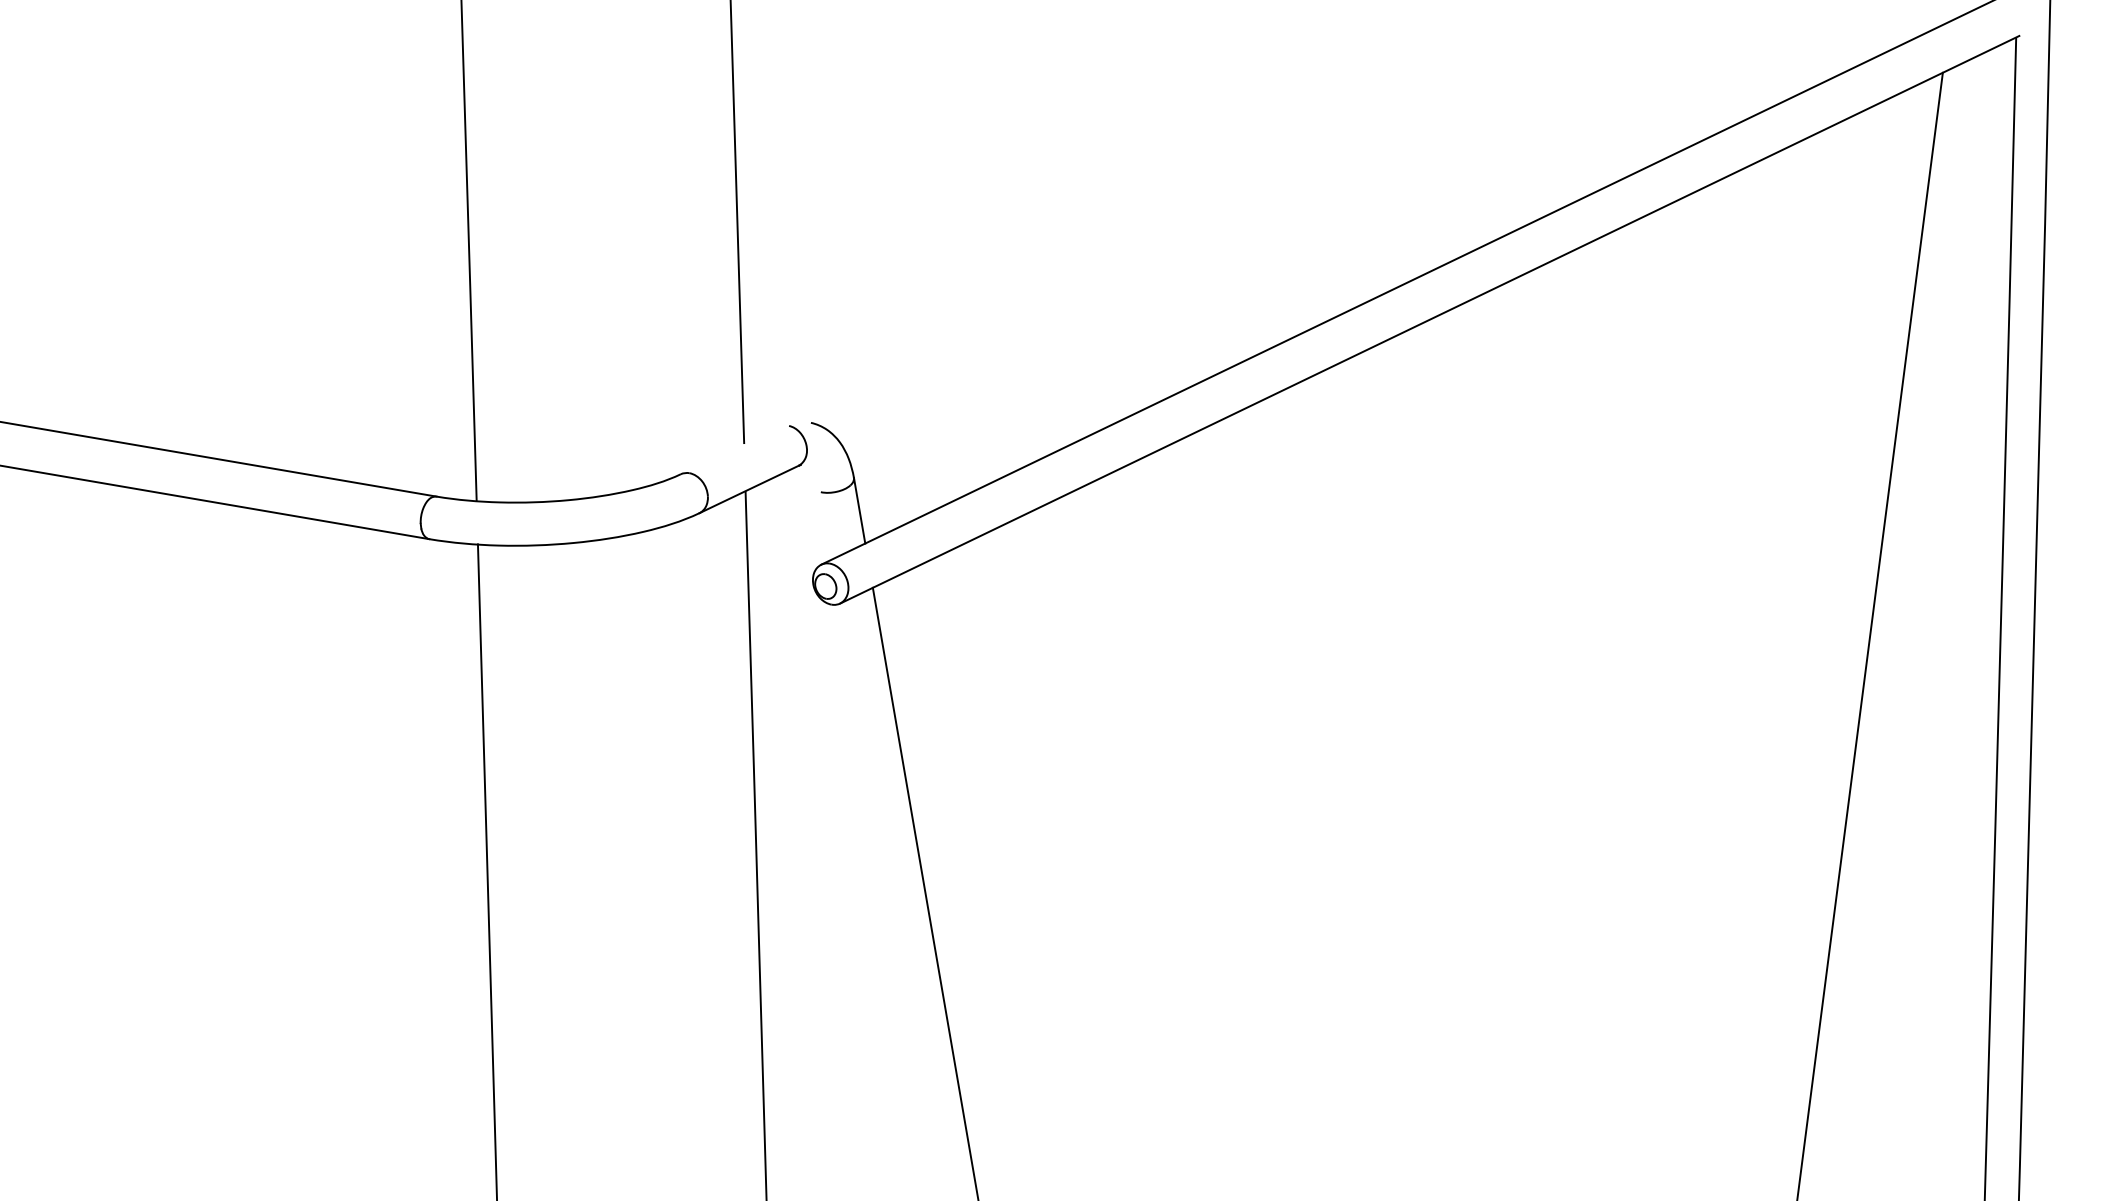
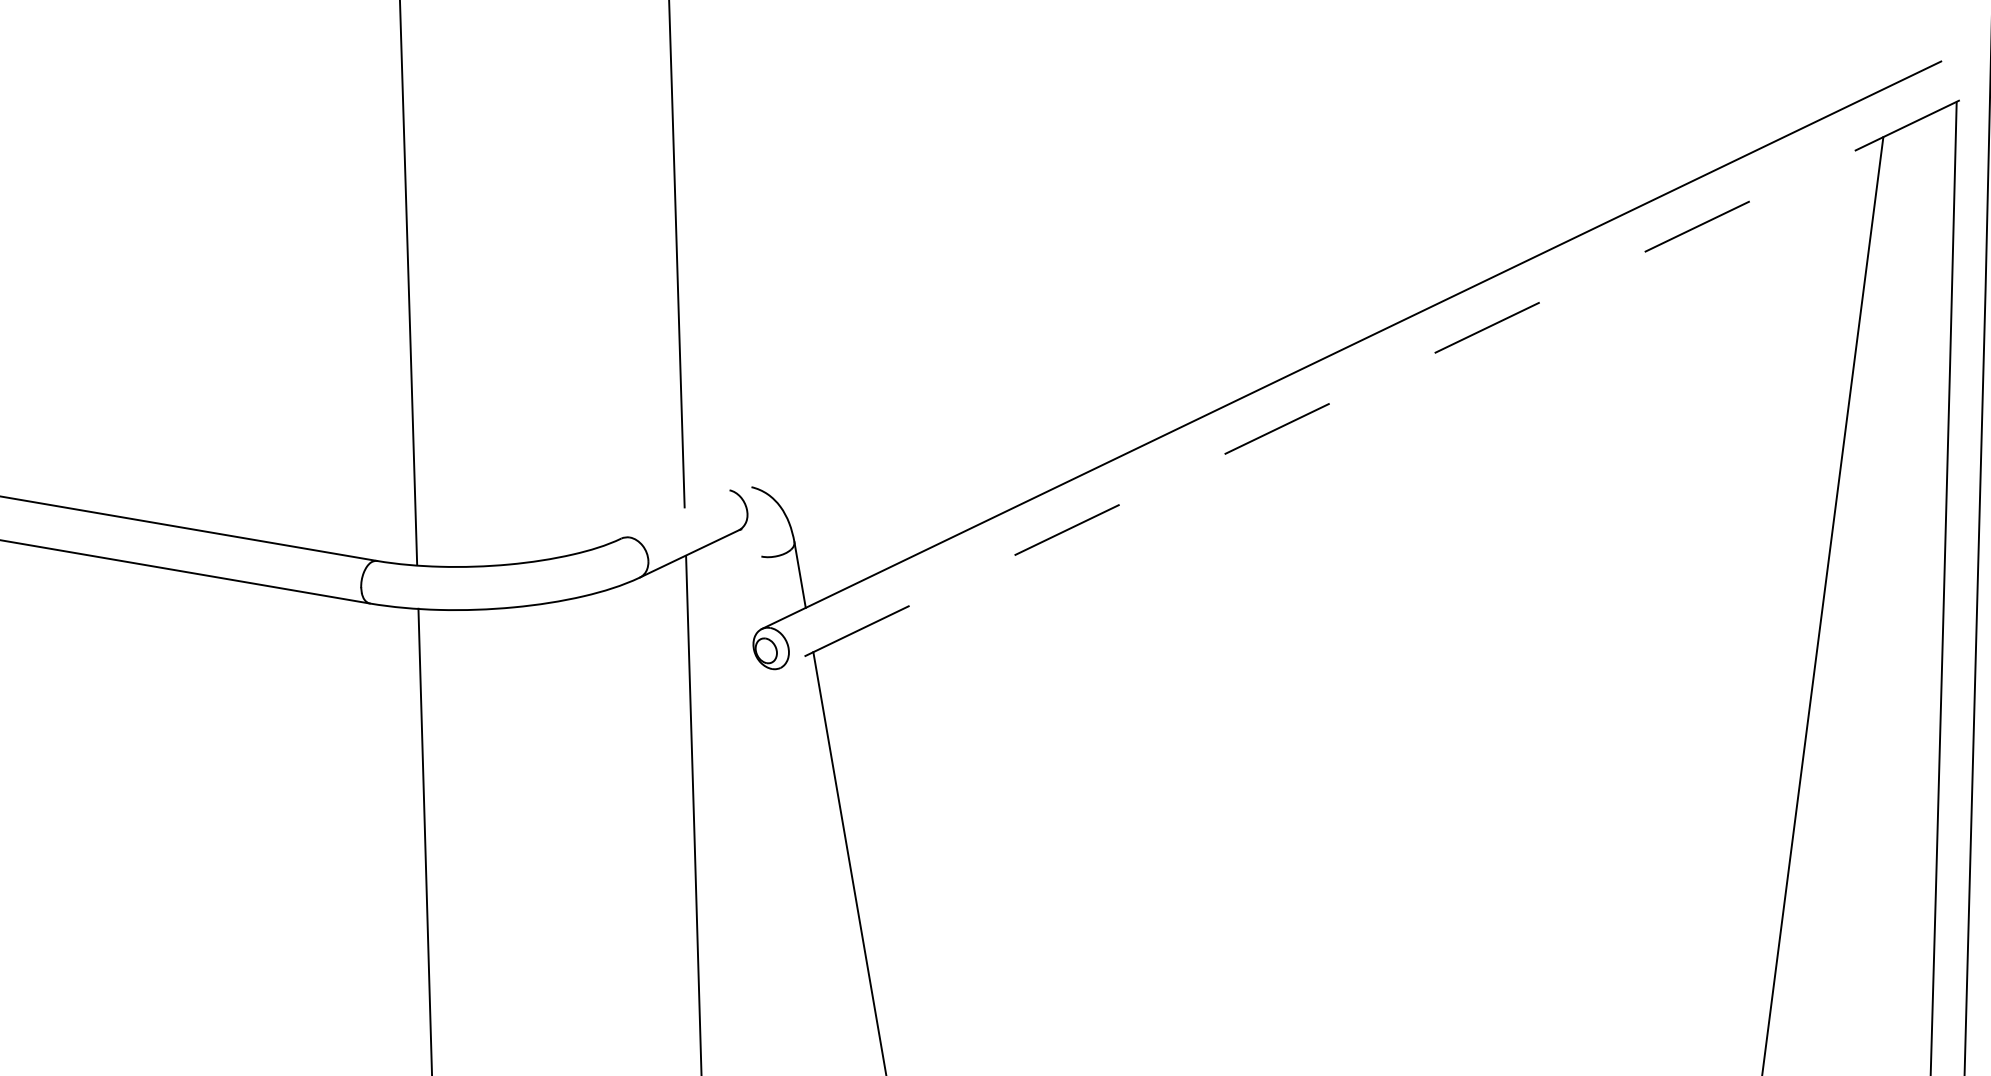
line: (1429, 320) -> (1370, 384), solid -> dashed

